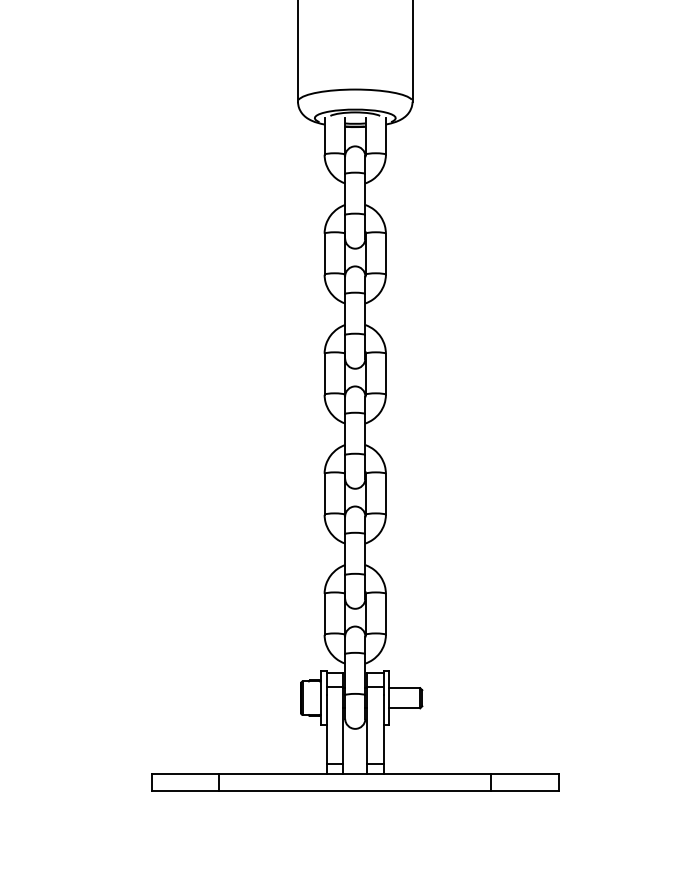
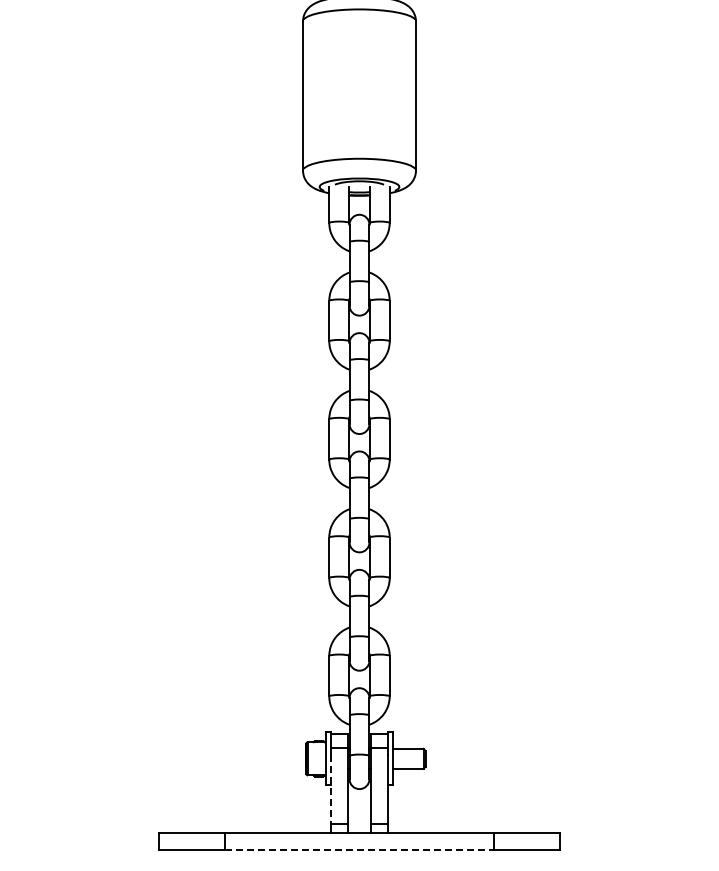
line: (326, 730) -> (331, 790), solid -> dashed
line: (355, 790) -> (359, 849), solid -> dashed

